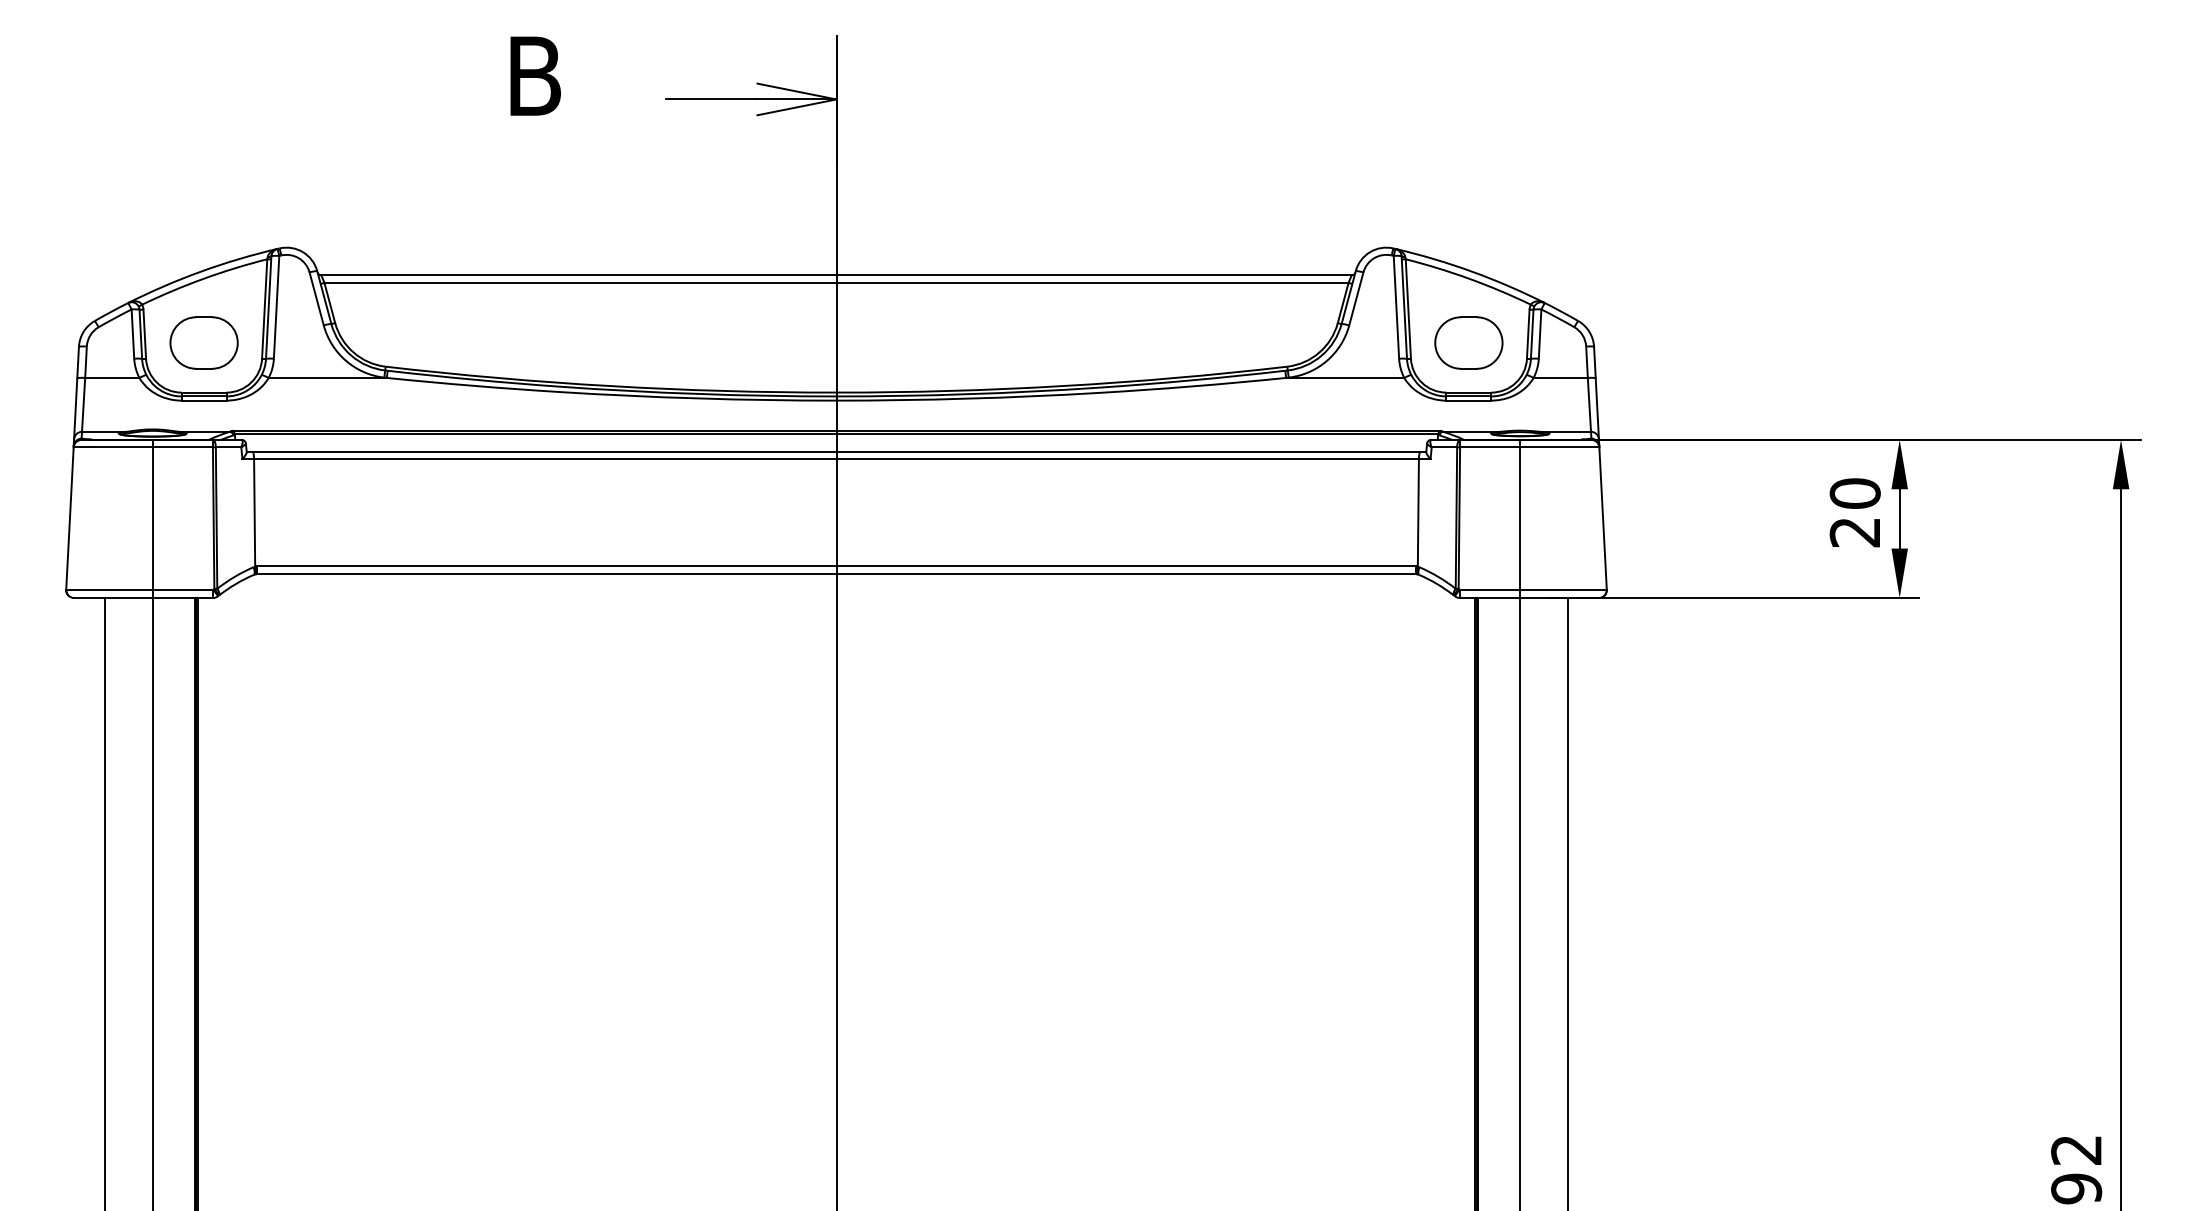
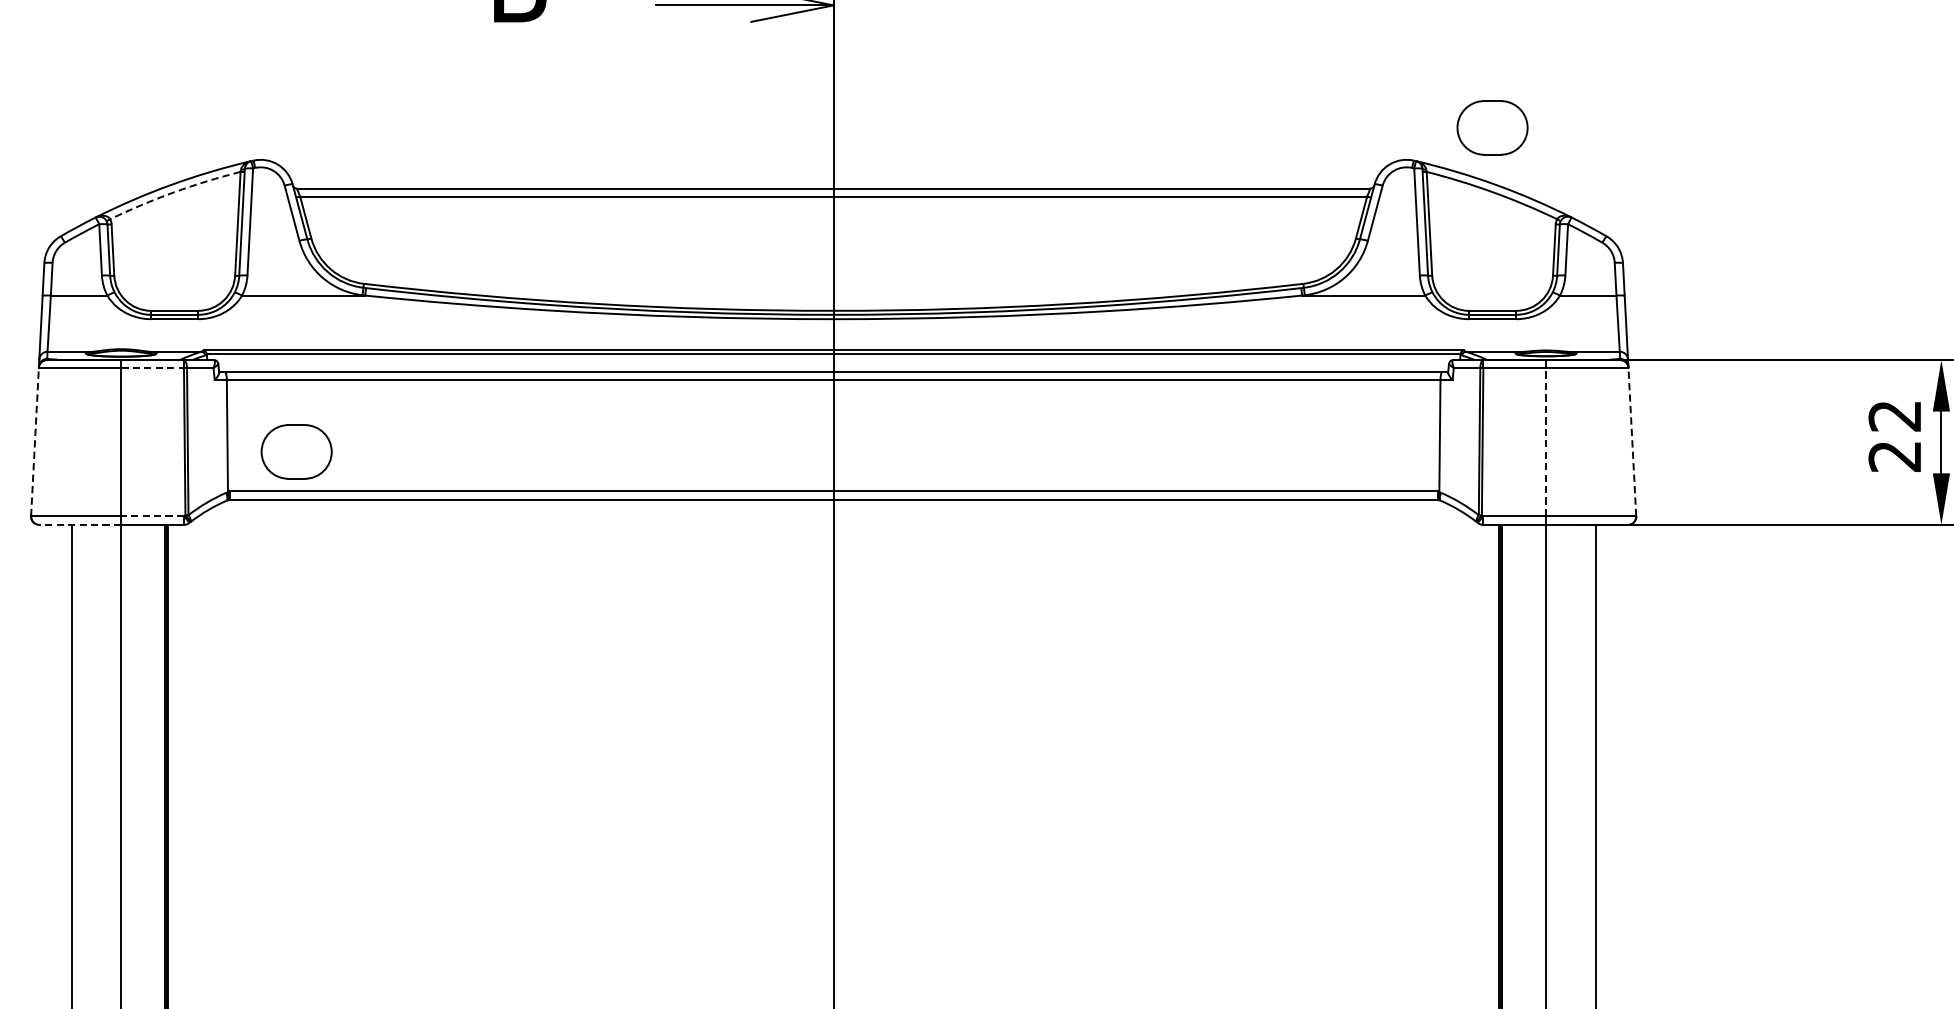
arc: (203, 278) -> (174, 191), solid -> dashed
part: (203, 342) -> (296, 451), moved
part: (1468, 342) -> (1492, 127), moved
line: (183, 447) -> (153, 368), solid -> dashed
text: (1854, 493) -> (1894, 415), 20 -> 22
line: (69, 518) -> (34, 442), solid -> dashed
line: (1520, 518) -> (1546, 442), solid -> dashed
line: (1603, 518) -> (1632, 442), solid -> dashed
line: (182, 589) -> (152, 515), solid -> dashed
line: (112, 598) -> (79, 525), solid -> dashed

